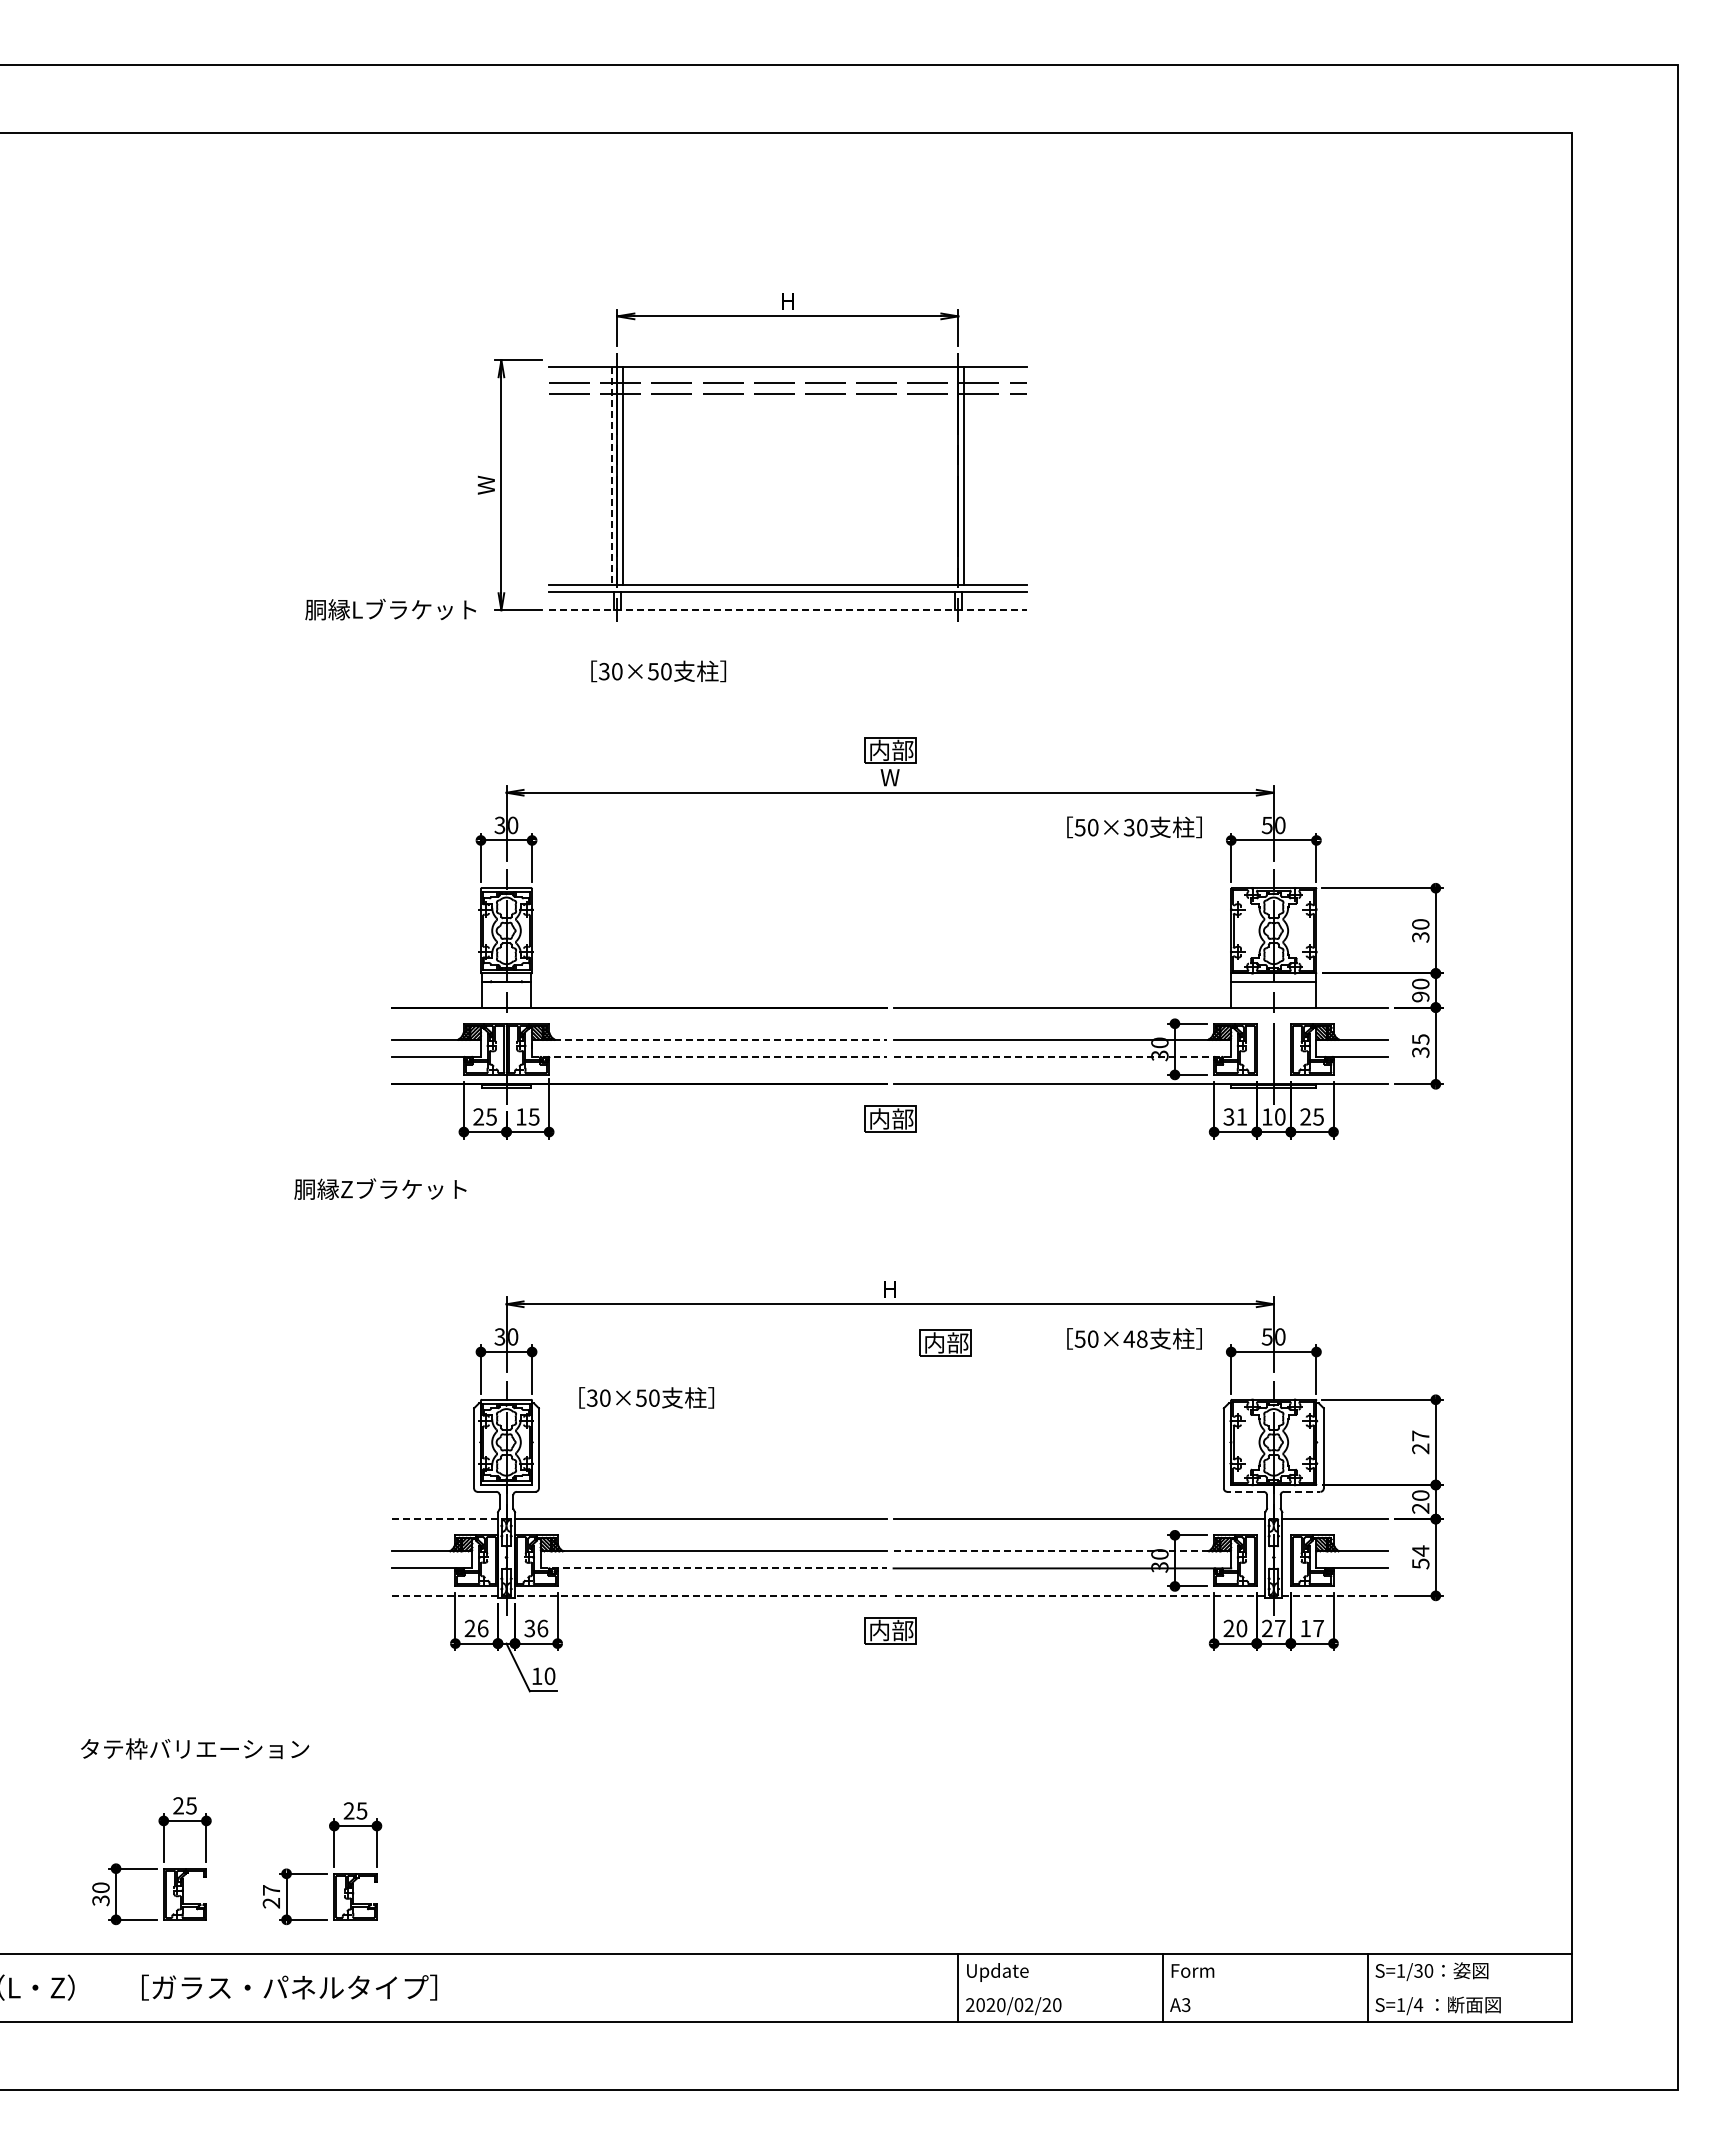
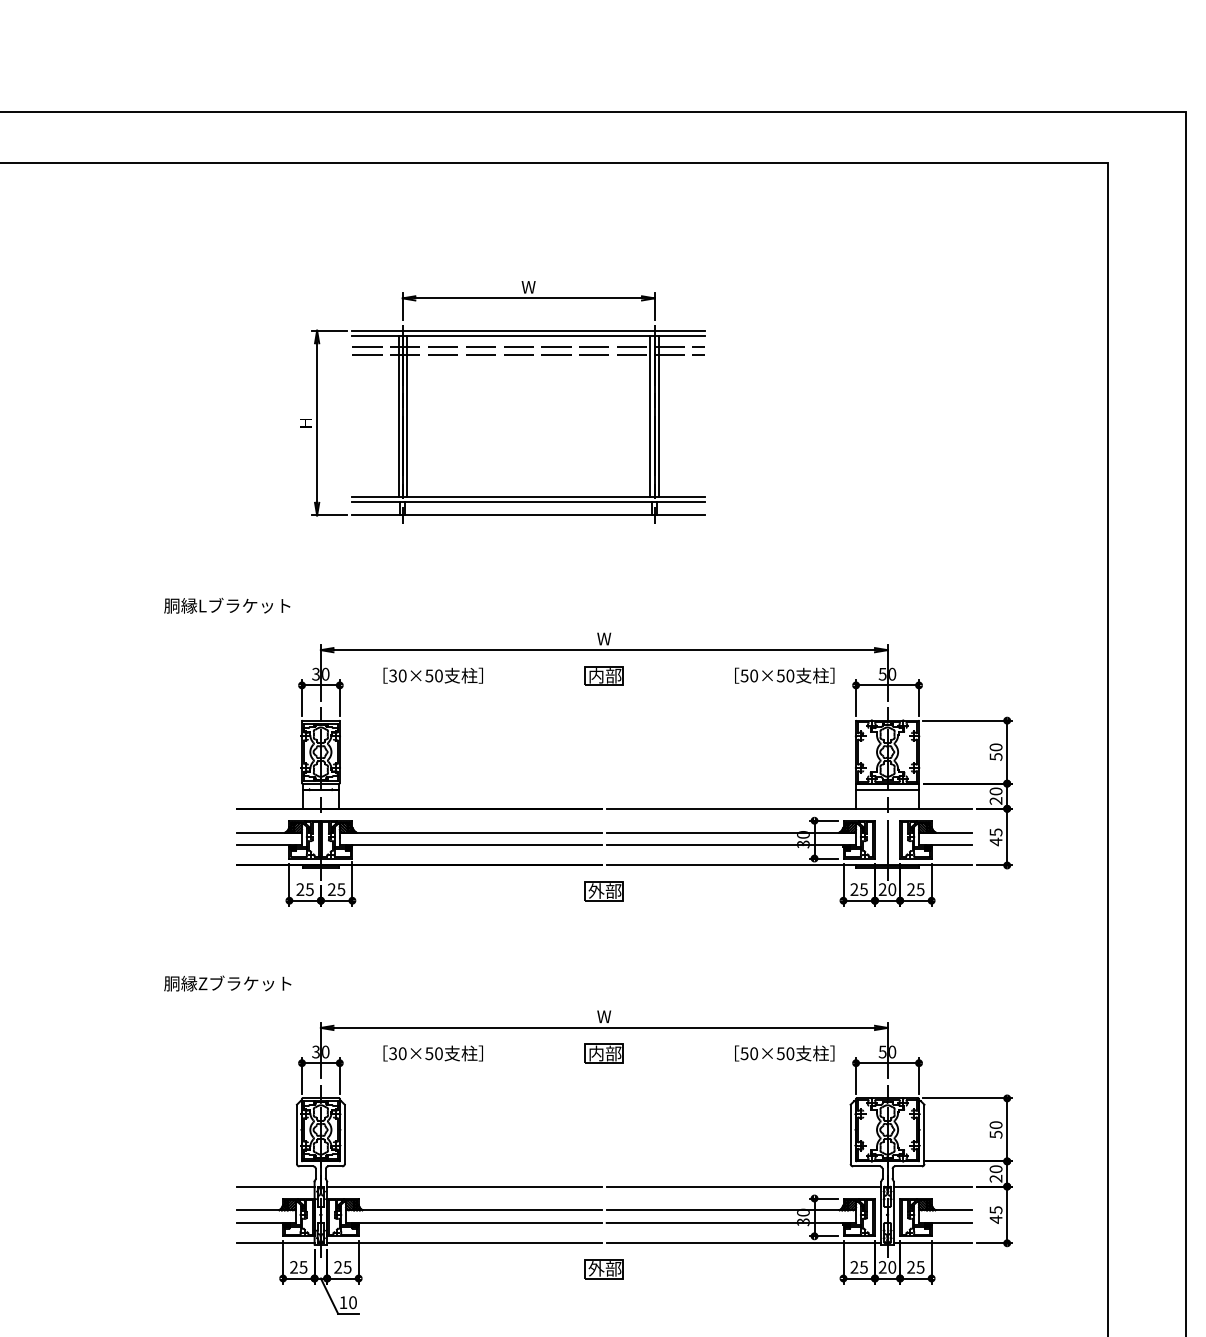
text: (787, 300) -> (528, 286), H -> W
line: (787, 360) -> (528, 330), added
line: (611, 476) -> (398, 416), dashed -> solid
line: (952, 476) -> (650, 416), added
text: (485, 484) -> (305, 422), W -> H
text: (390, 609) -> (227, 605), moved
line: (787, 610) -> (528, 515), dashed -> solid
text: (658, 671) -> (433, 675), moved
part: (890, 750) -> (604, 675), moved
text: (1129, 826) -> (780, 675), 50×30 -> 50×50
text: (1420, 937) -> (995, 757), 30 -> 50
text: (1420, 996) -> (995, 800), 90 -> 20
line: (709, 1039) -> (470, 832), dashed -> solid
text: (1420, 1052) -> (995, 841), 35 -> 45
line: (709, 1056) -> (470, 844), dashed -> solid
line: (1062, 1056) -> (731, 844), dashed -> solid
text: (521, 1116) -> (331, 889), 15 -> 25
text: (1235, 1116) -> (859, 889), 31 -> 25
text: (1267, 1116) -> (882, 889), 10 -> 20
text: (879, 1118) -> (596, 890), 内部 -> 外部
text: (380, 1188) -> (227, 983), moved
text: (889, 1288) -> (603, 1016), H -> W
text: (1135, 1338) -> (785, 1053), 50×48 -> 50×50
part: (945, 1342) -> (604, 1053), moved
text: (646, 1397) -> (433, 1053), moved
text: (1420, 1442) -> (995, 1130), 27 -> 50
line: (1244, 1491) -> (865, 1166), dashed -> solid
line: (1302, 1491) -> (908, 1166), dashed -> solid
line: (445, 1519) -> (275, 1186), dashed -> solid
line: (1062, 1551) -> (731, 1210), dashed -> solid
text: (1420, 1557) -> (995, 1214), 54 -> 45
line: (714, 1568) -> (474, 1223), dashed -> solid
line: (445, 1595) -> (275, 1242), dashed -> solid
line: (700, 1595) -> (464, 1242), dashed -> solid
line: (1079, 1595) -> (744, 1242), dashed -> solid
line: (1335, 1595) -> (933, 1242), dashed -> solid
text: (482, 1628) -> (303, 1267), 26 -> 25
text: (536, 1628) -> (343, 1267), 36 -> 25
text: (1241, 1628) -> (863, 1267), 20 -> 25
text: (1280, 1628) -> (892, 1267), 27 -> 20
text: (1311, 1628) -> (915, 1267), 17 -> 25
text: (879, 1630) -> (596, 1268), 内部 -> 外部

